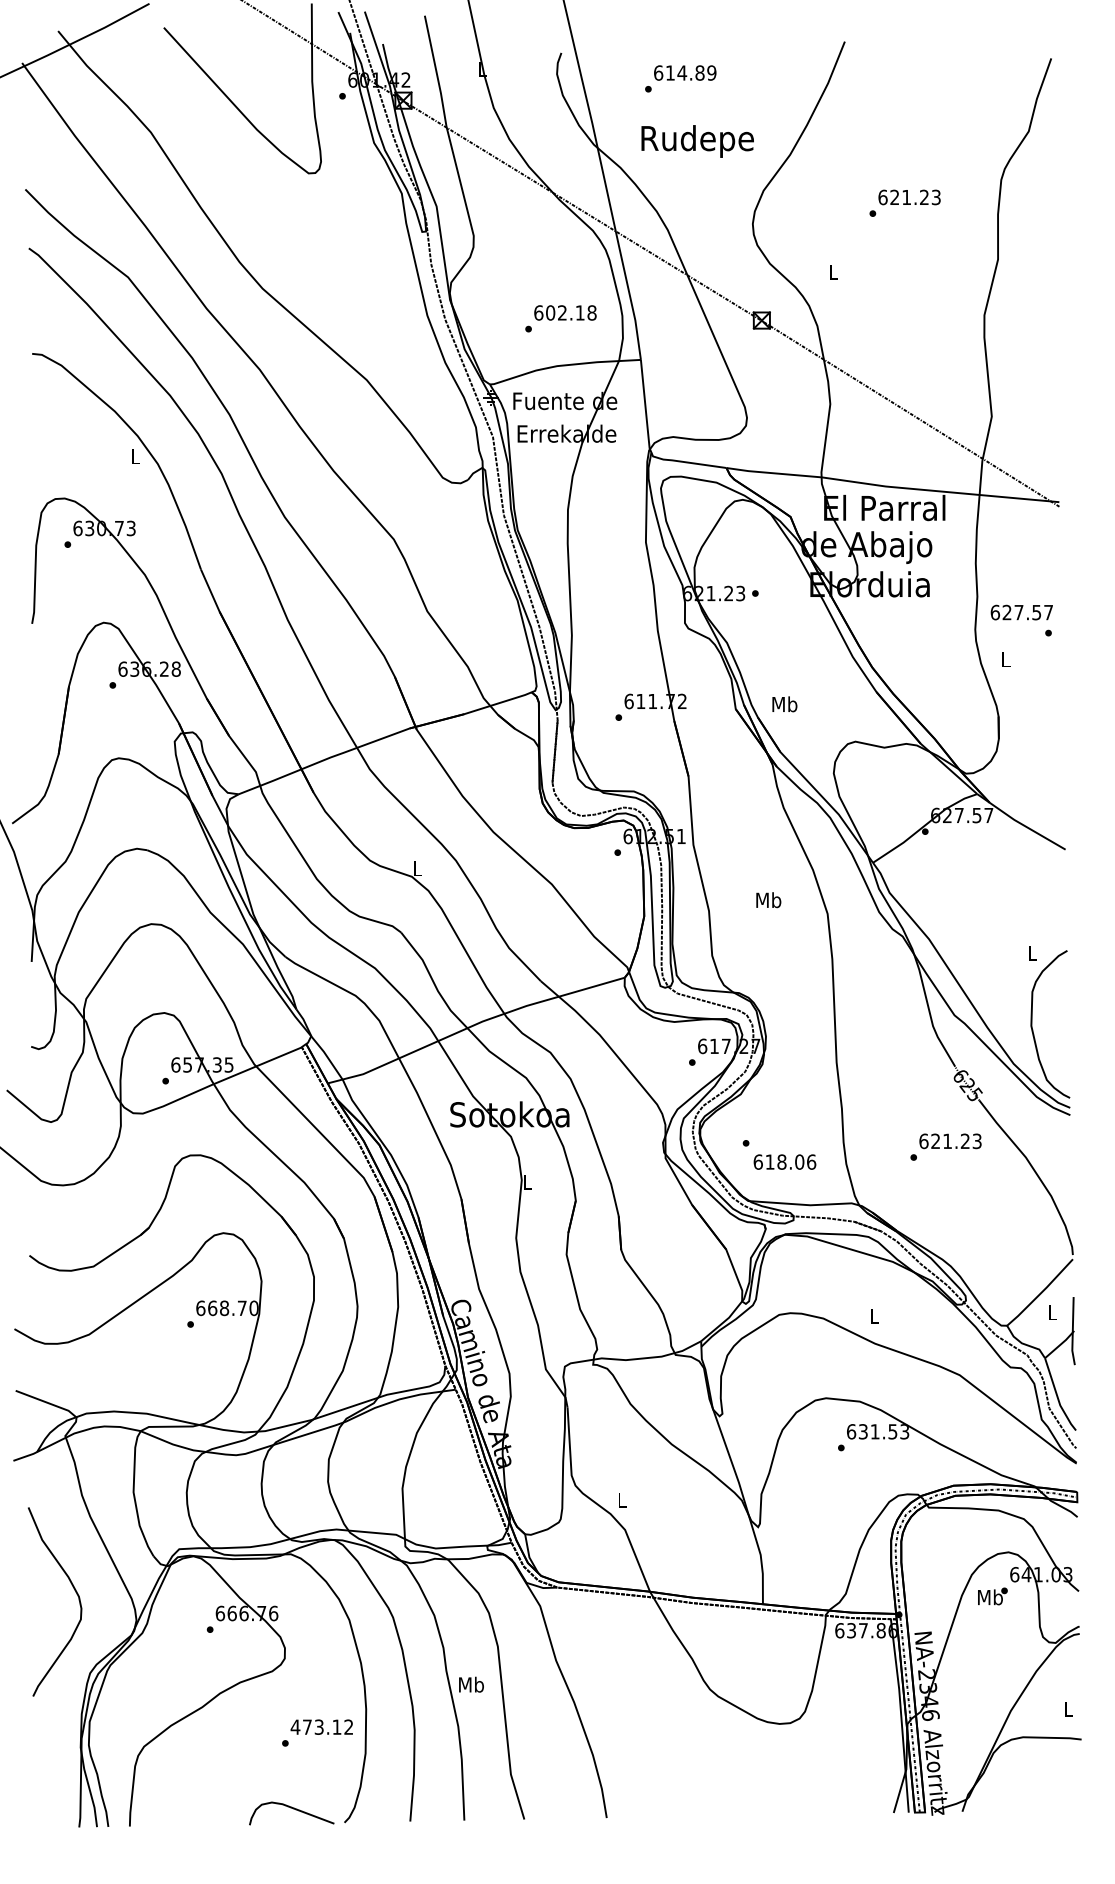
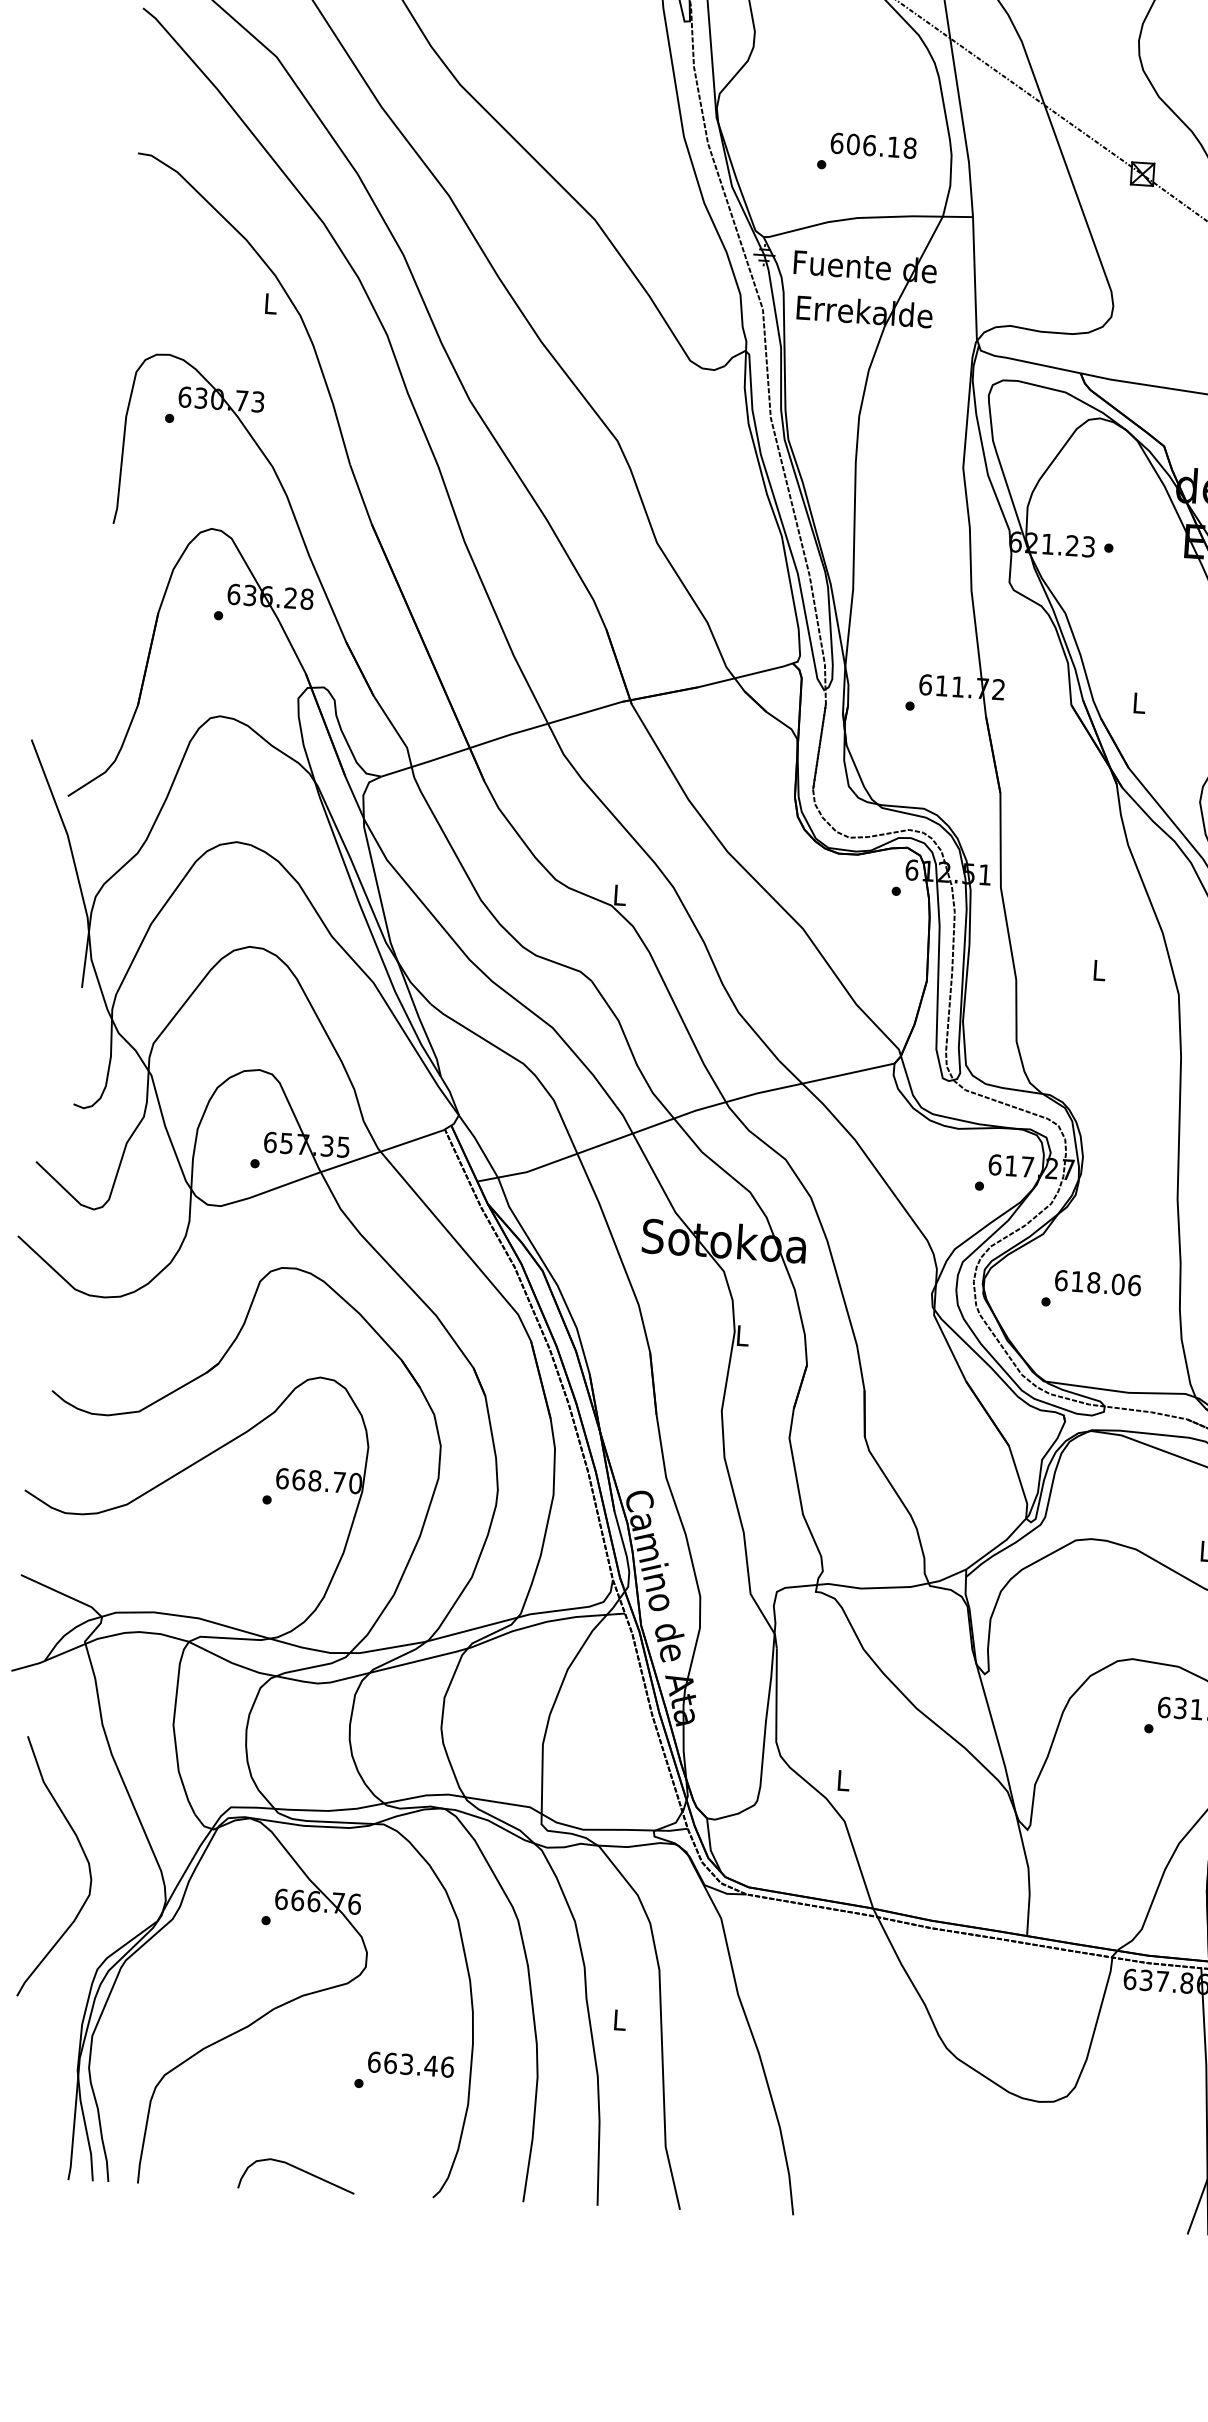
text: (562, 312) -> (869, 144), 602.18 -> 606.18
text: (784, 704) -> (1138, 703), Mb -> L
text: (768, 900) -> (1098, 970), Mb -> L
text: (784, 1161) -> (1097, 1282), moved
text: (471, 1684) -> (619, 2019), Mb -> L
text: (321, 1726) -> (410, 2063), 473.12 -> 663.46
curve: (293, 1809) -> (299, 2170), moved

